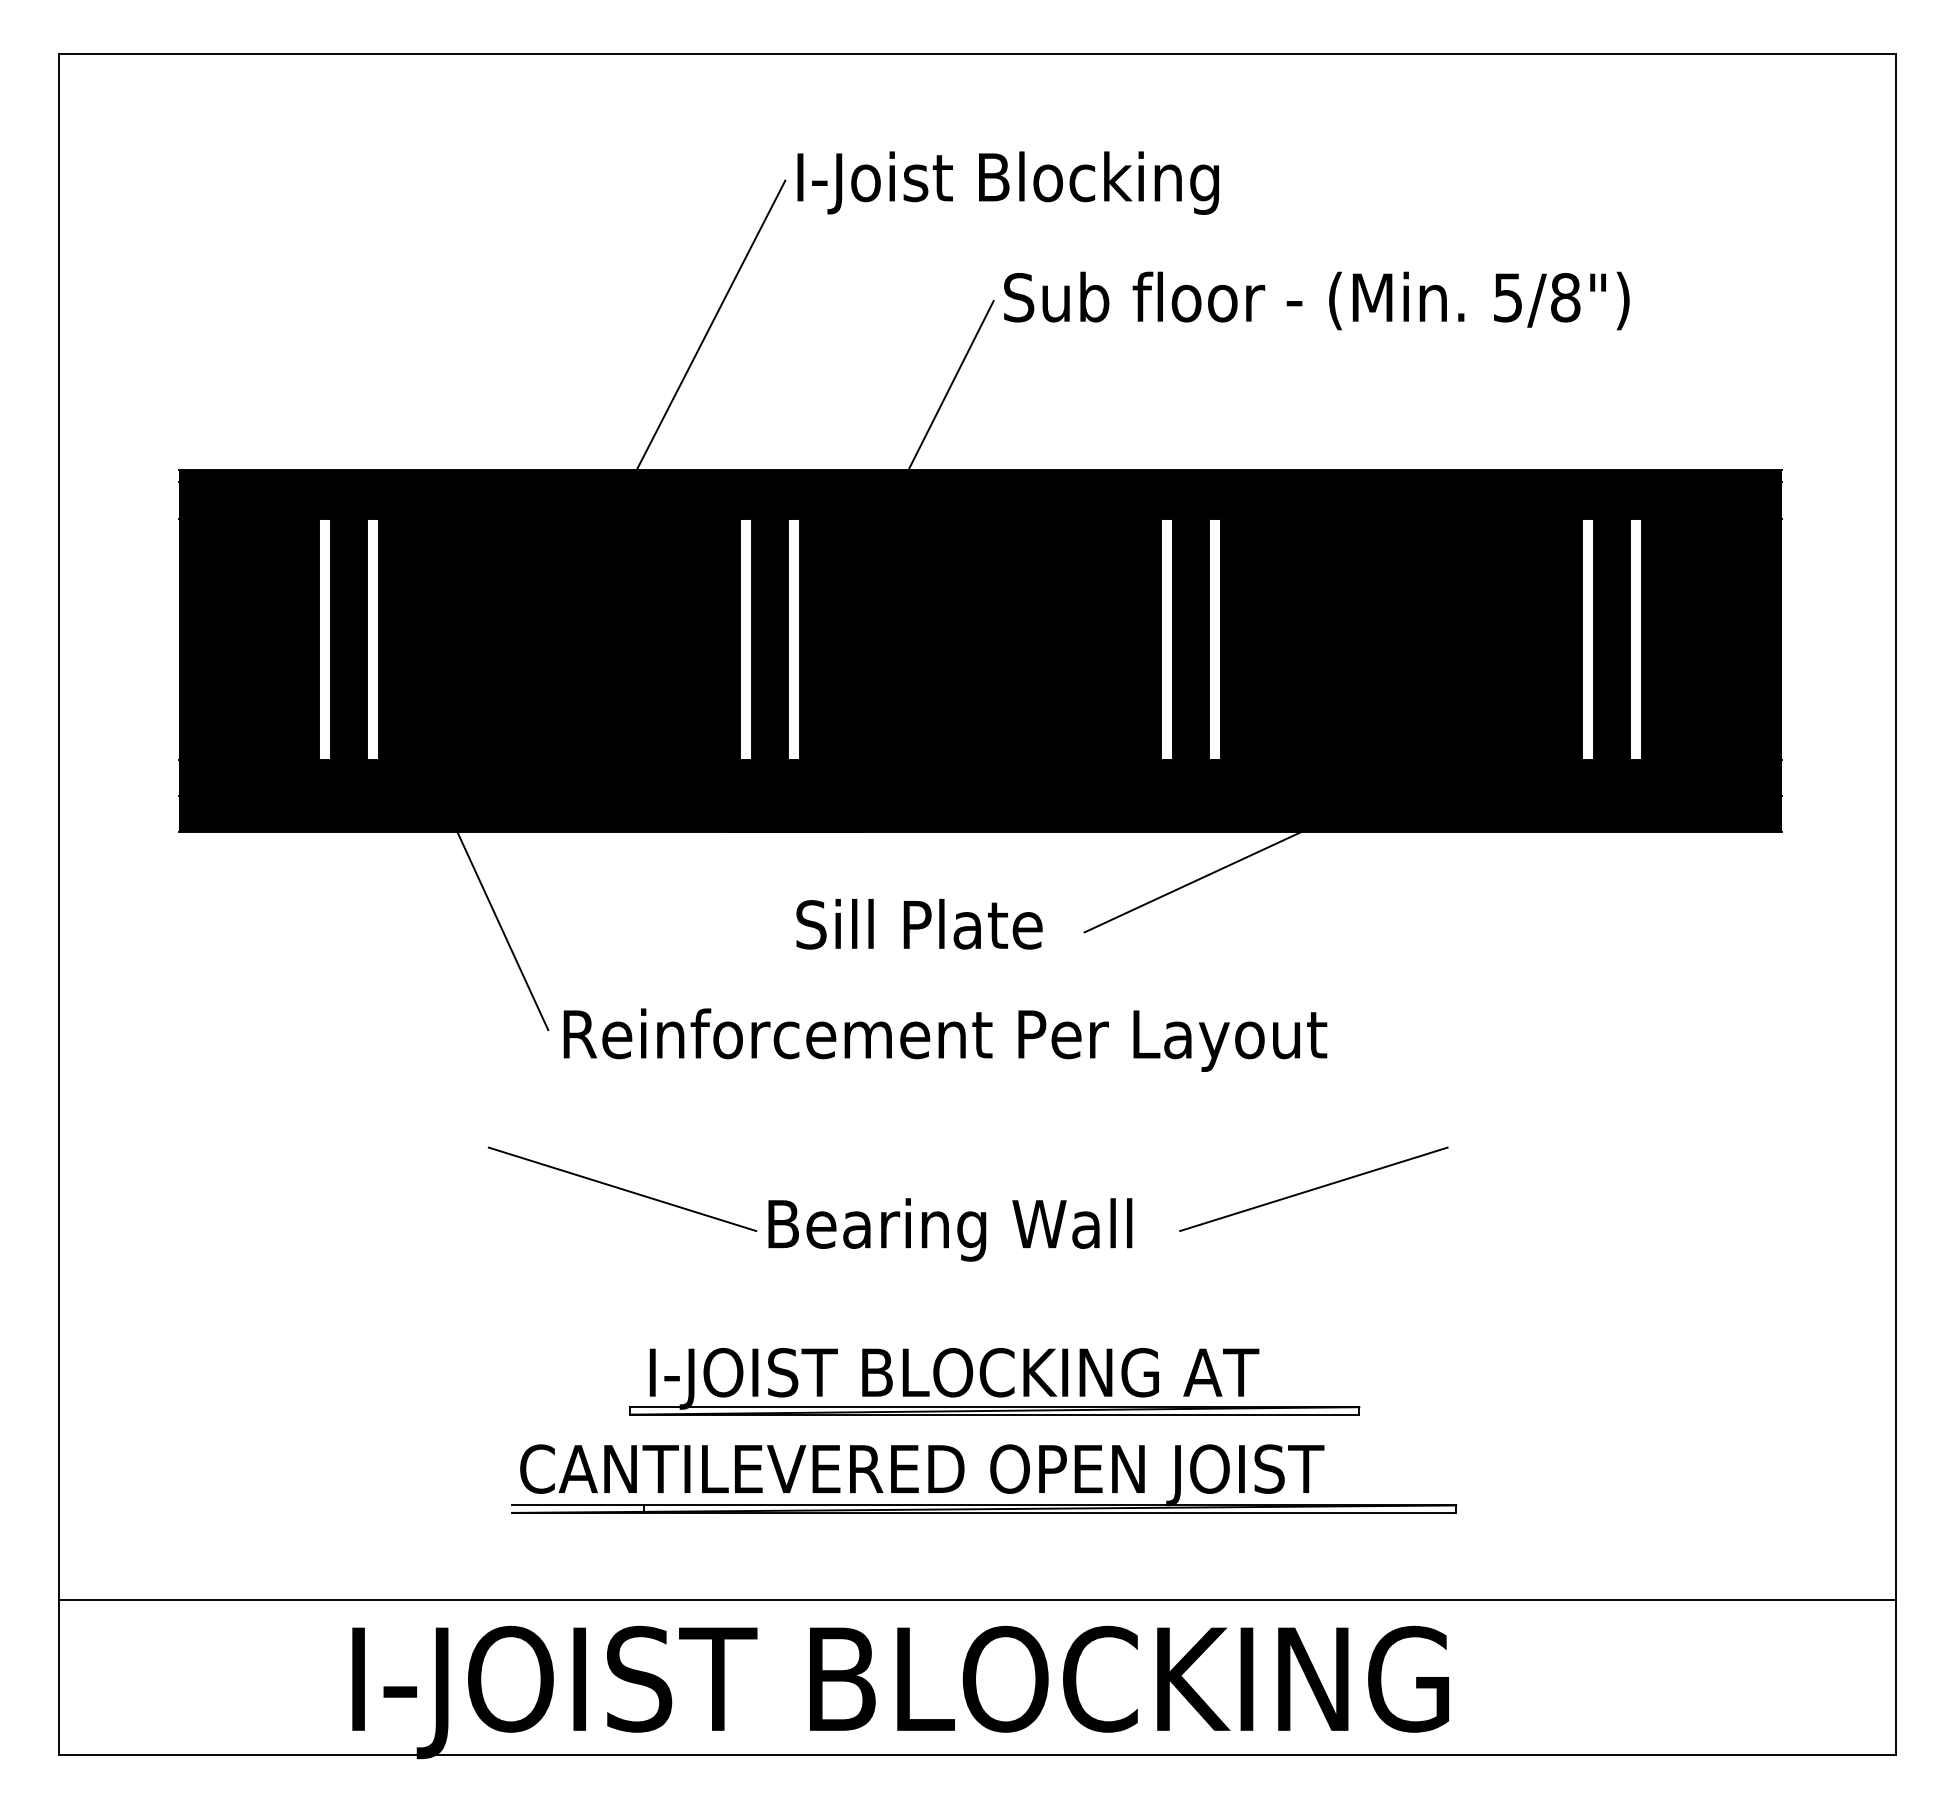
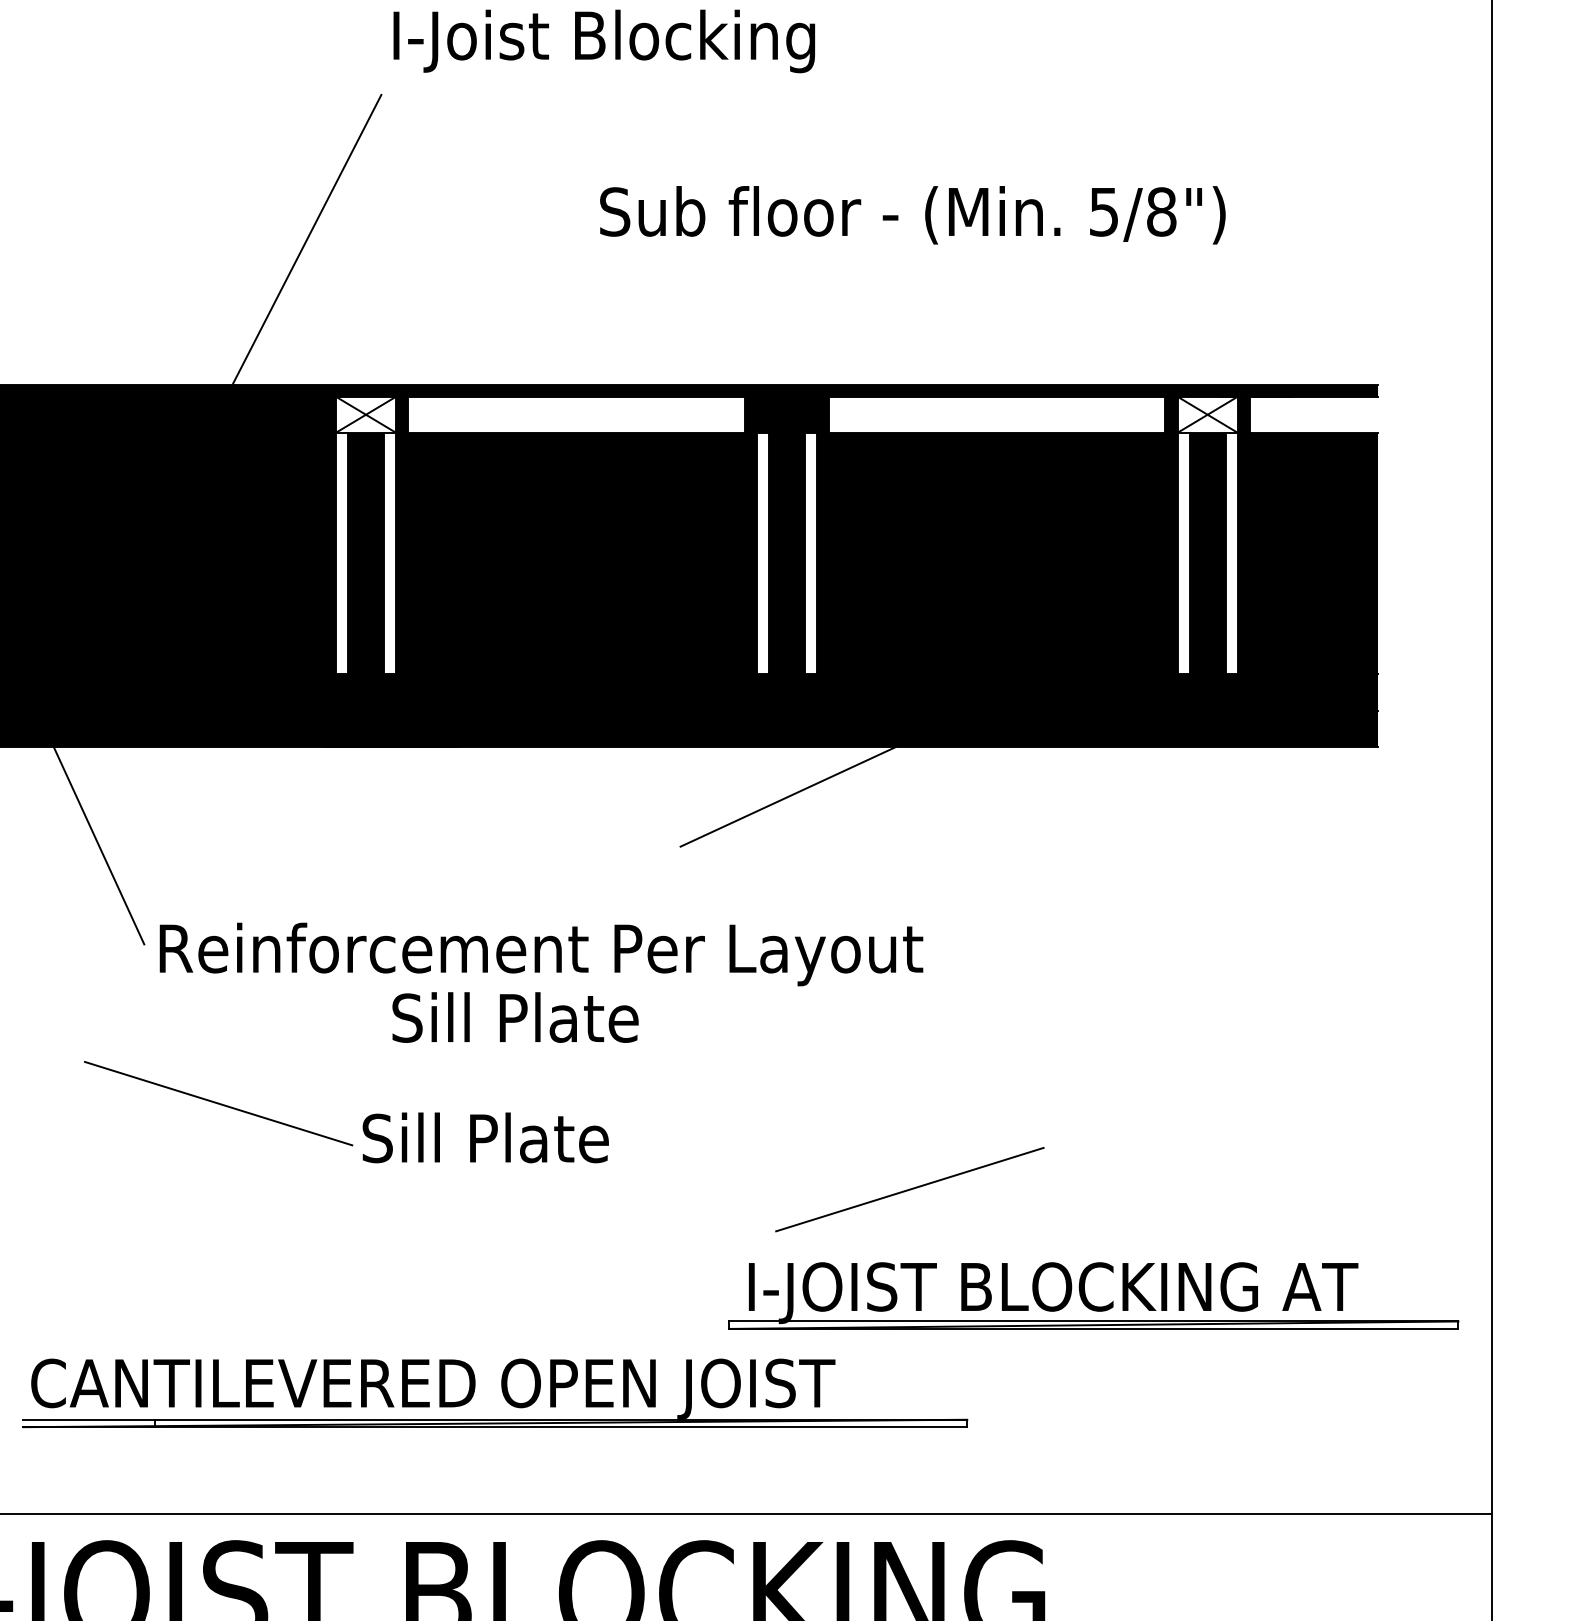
text: (1007, 182) -> (603, 40), moved
line: (949, 388) -> (545, 302), removed
fill: (769, 500) -> (365, 414), removed
fill: (980, 500) -> (576, 414), removed
fill: (1401, 500) -> (997, 414), removed
fill: (1611, 500) -> (1207, 414), removed
fill: (1717, 500) -> (1313, 414), removed
text: (919, 924) -> (515, 1017), moved
line: (1313, 1188) -> (909, 1188), moved
text: (949, 1229) -> (545, 1143), Bearing Wall -> Sill Plate
part: (988, 1384) -> (1087, 1298), moved
part: (990, 1476) -> (501, 1390), moved

